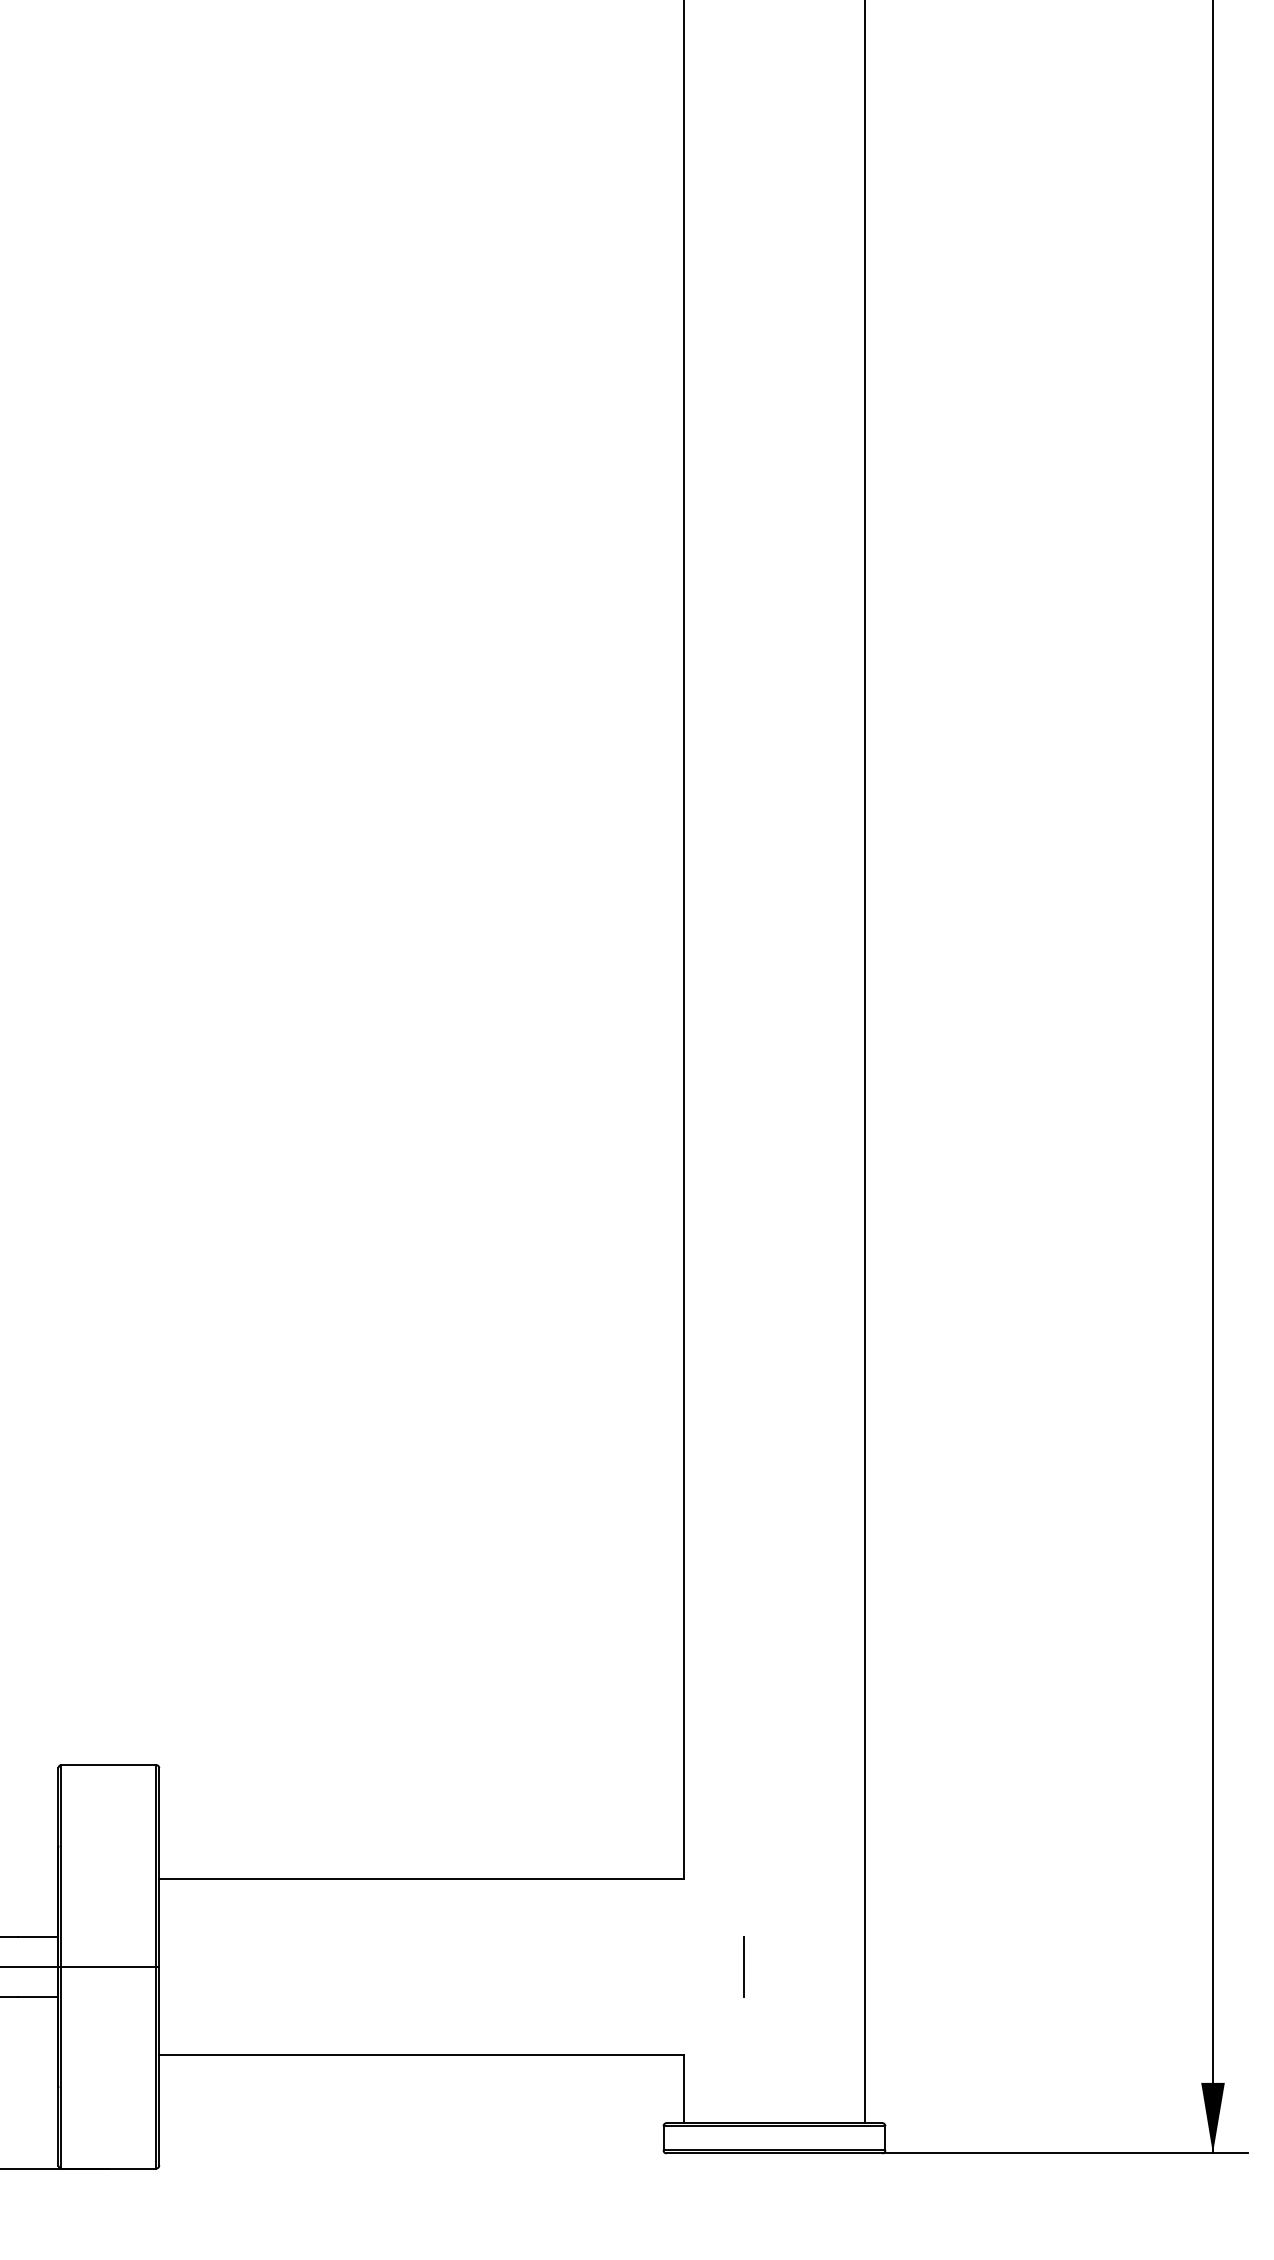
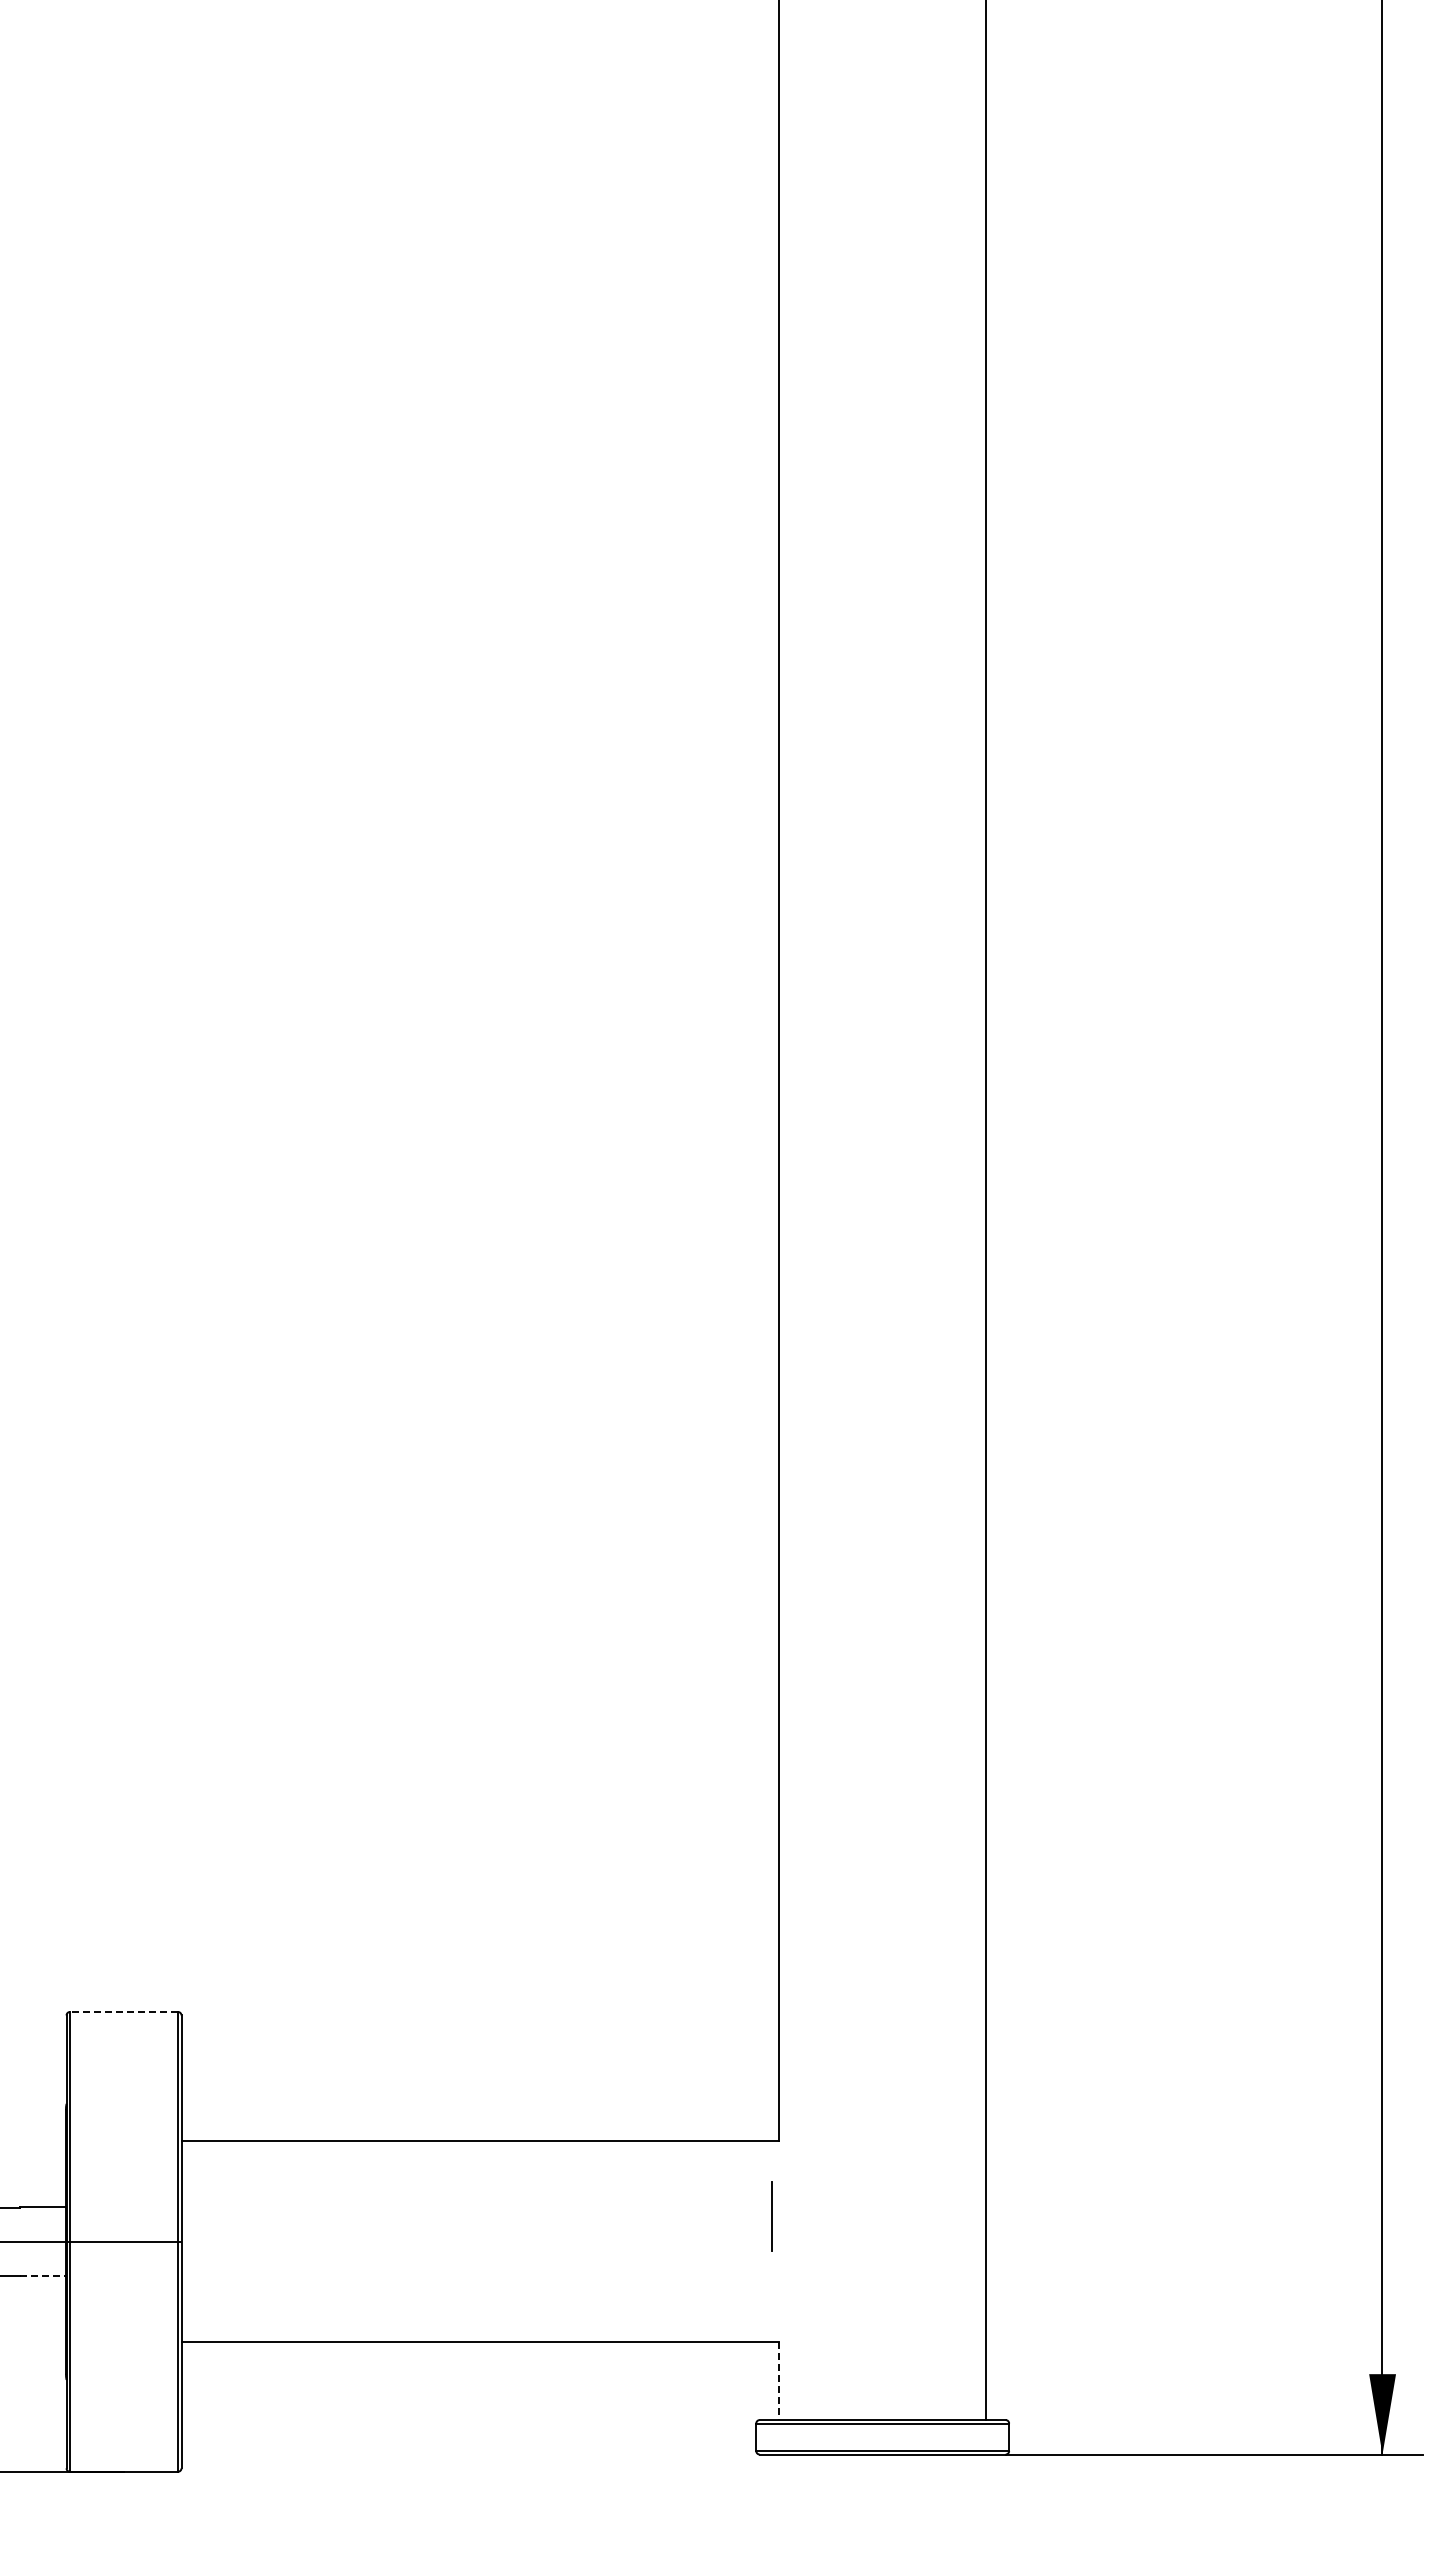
line: (108, 1764) -> (123, 2011), solid -> dashed
line: (743, 1966) -> (771, 2216), moved
line: (37, 1997) -> (42, 2276), solid -> dashed
line: (683, 2089) -> (779, 2381), solid -> dashed

